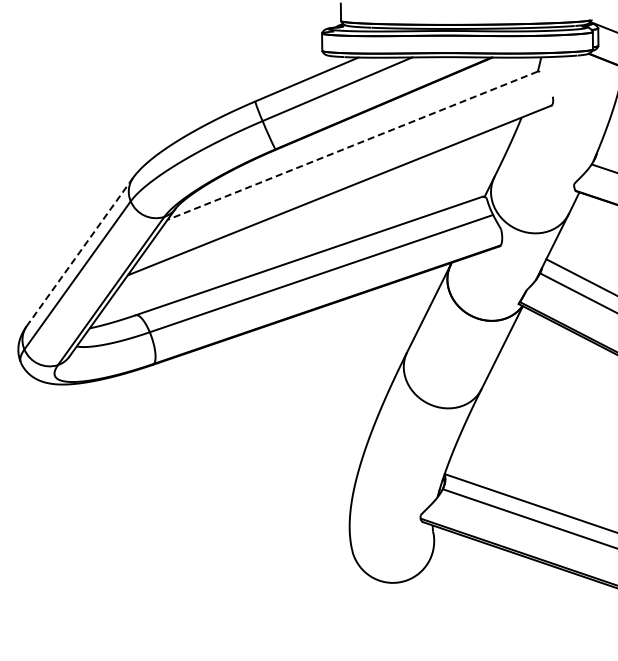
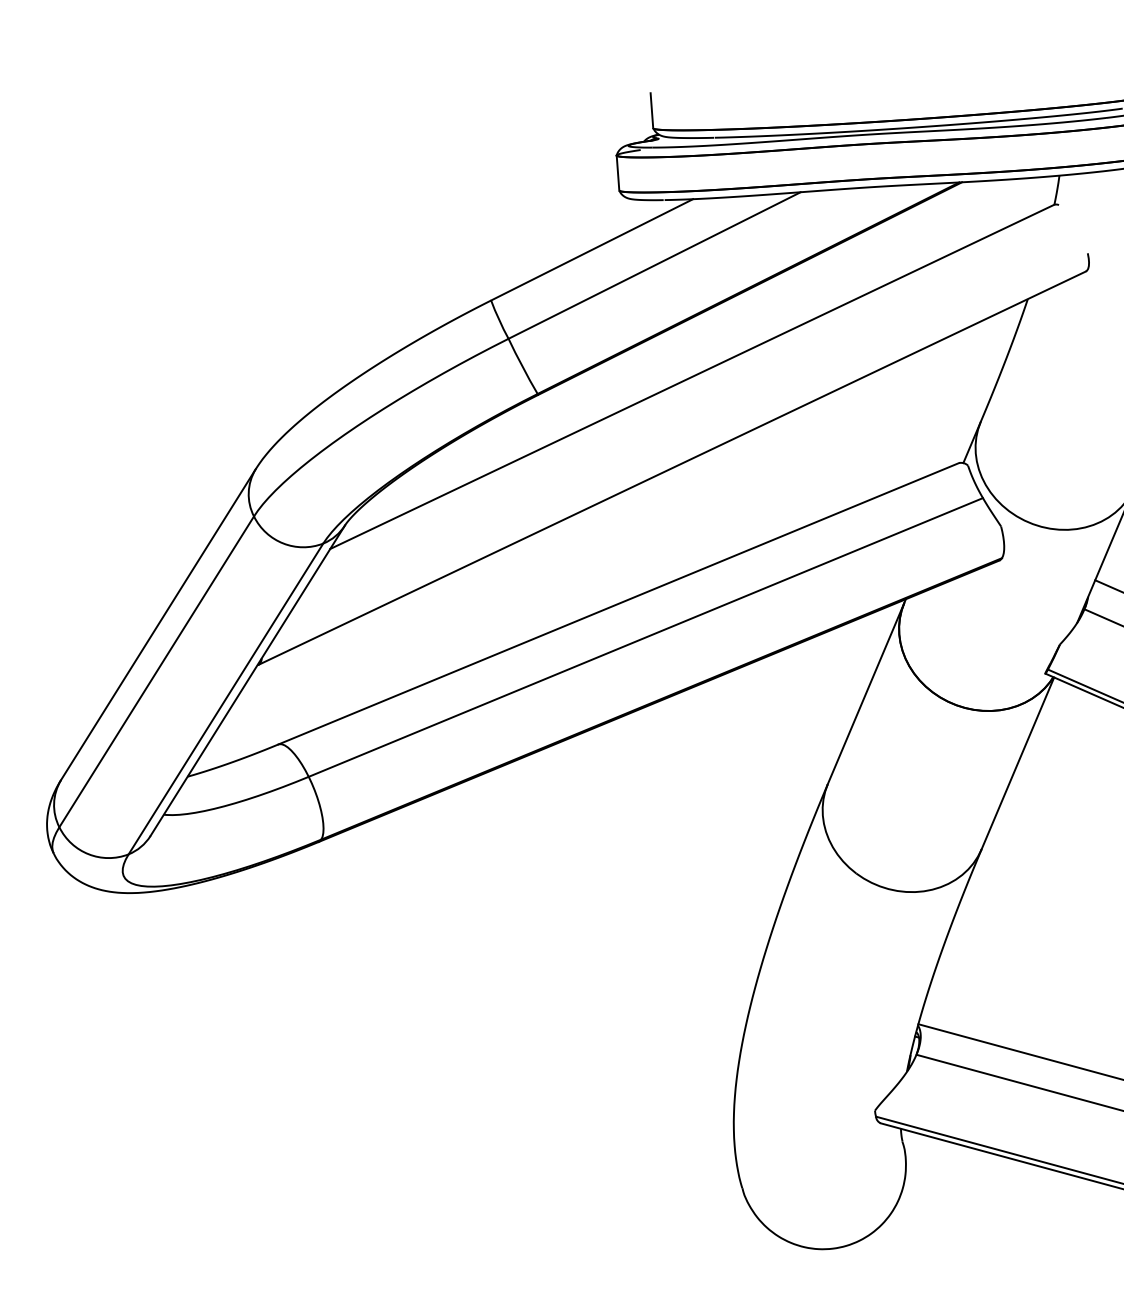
line: (352, 145) -> (691, 376), dashed -> solid
line: (79, 252) -> (157, 625), dashed -> solid

